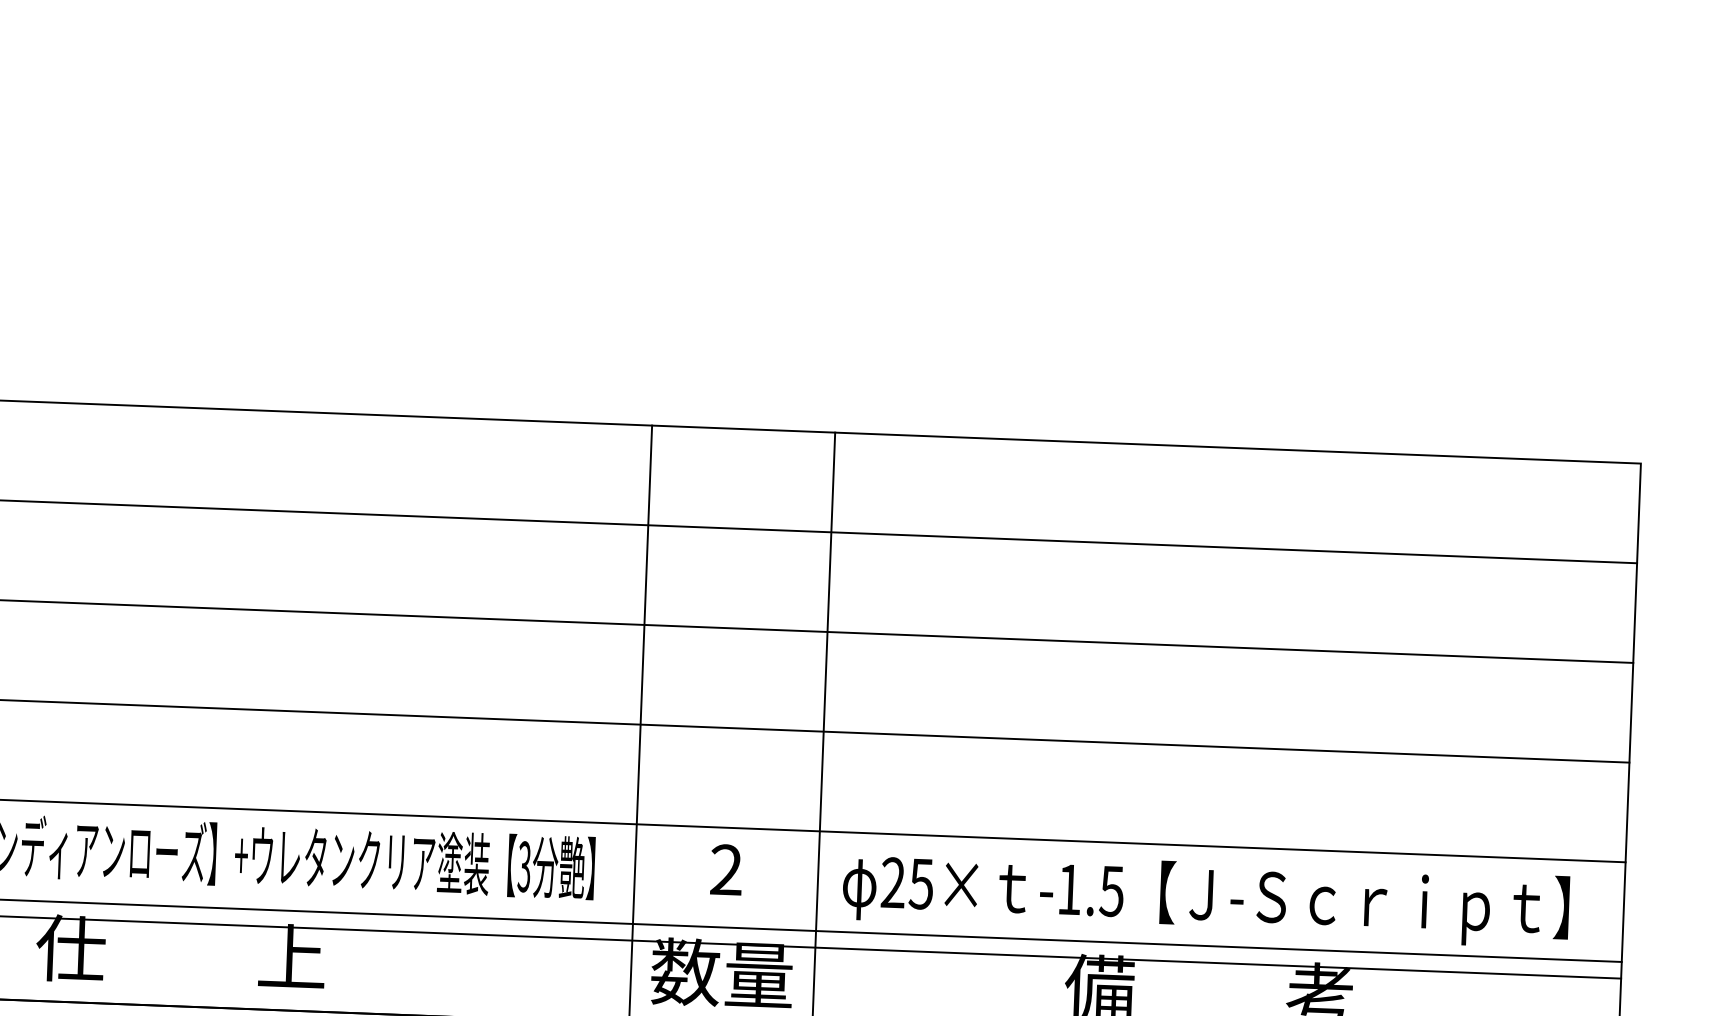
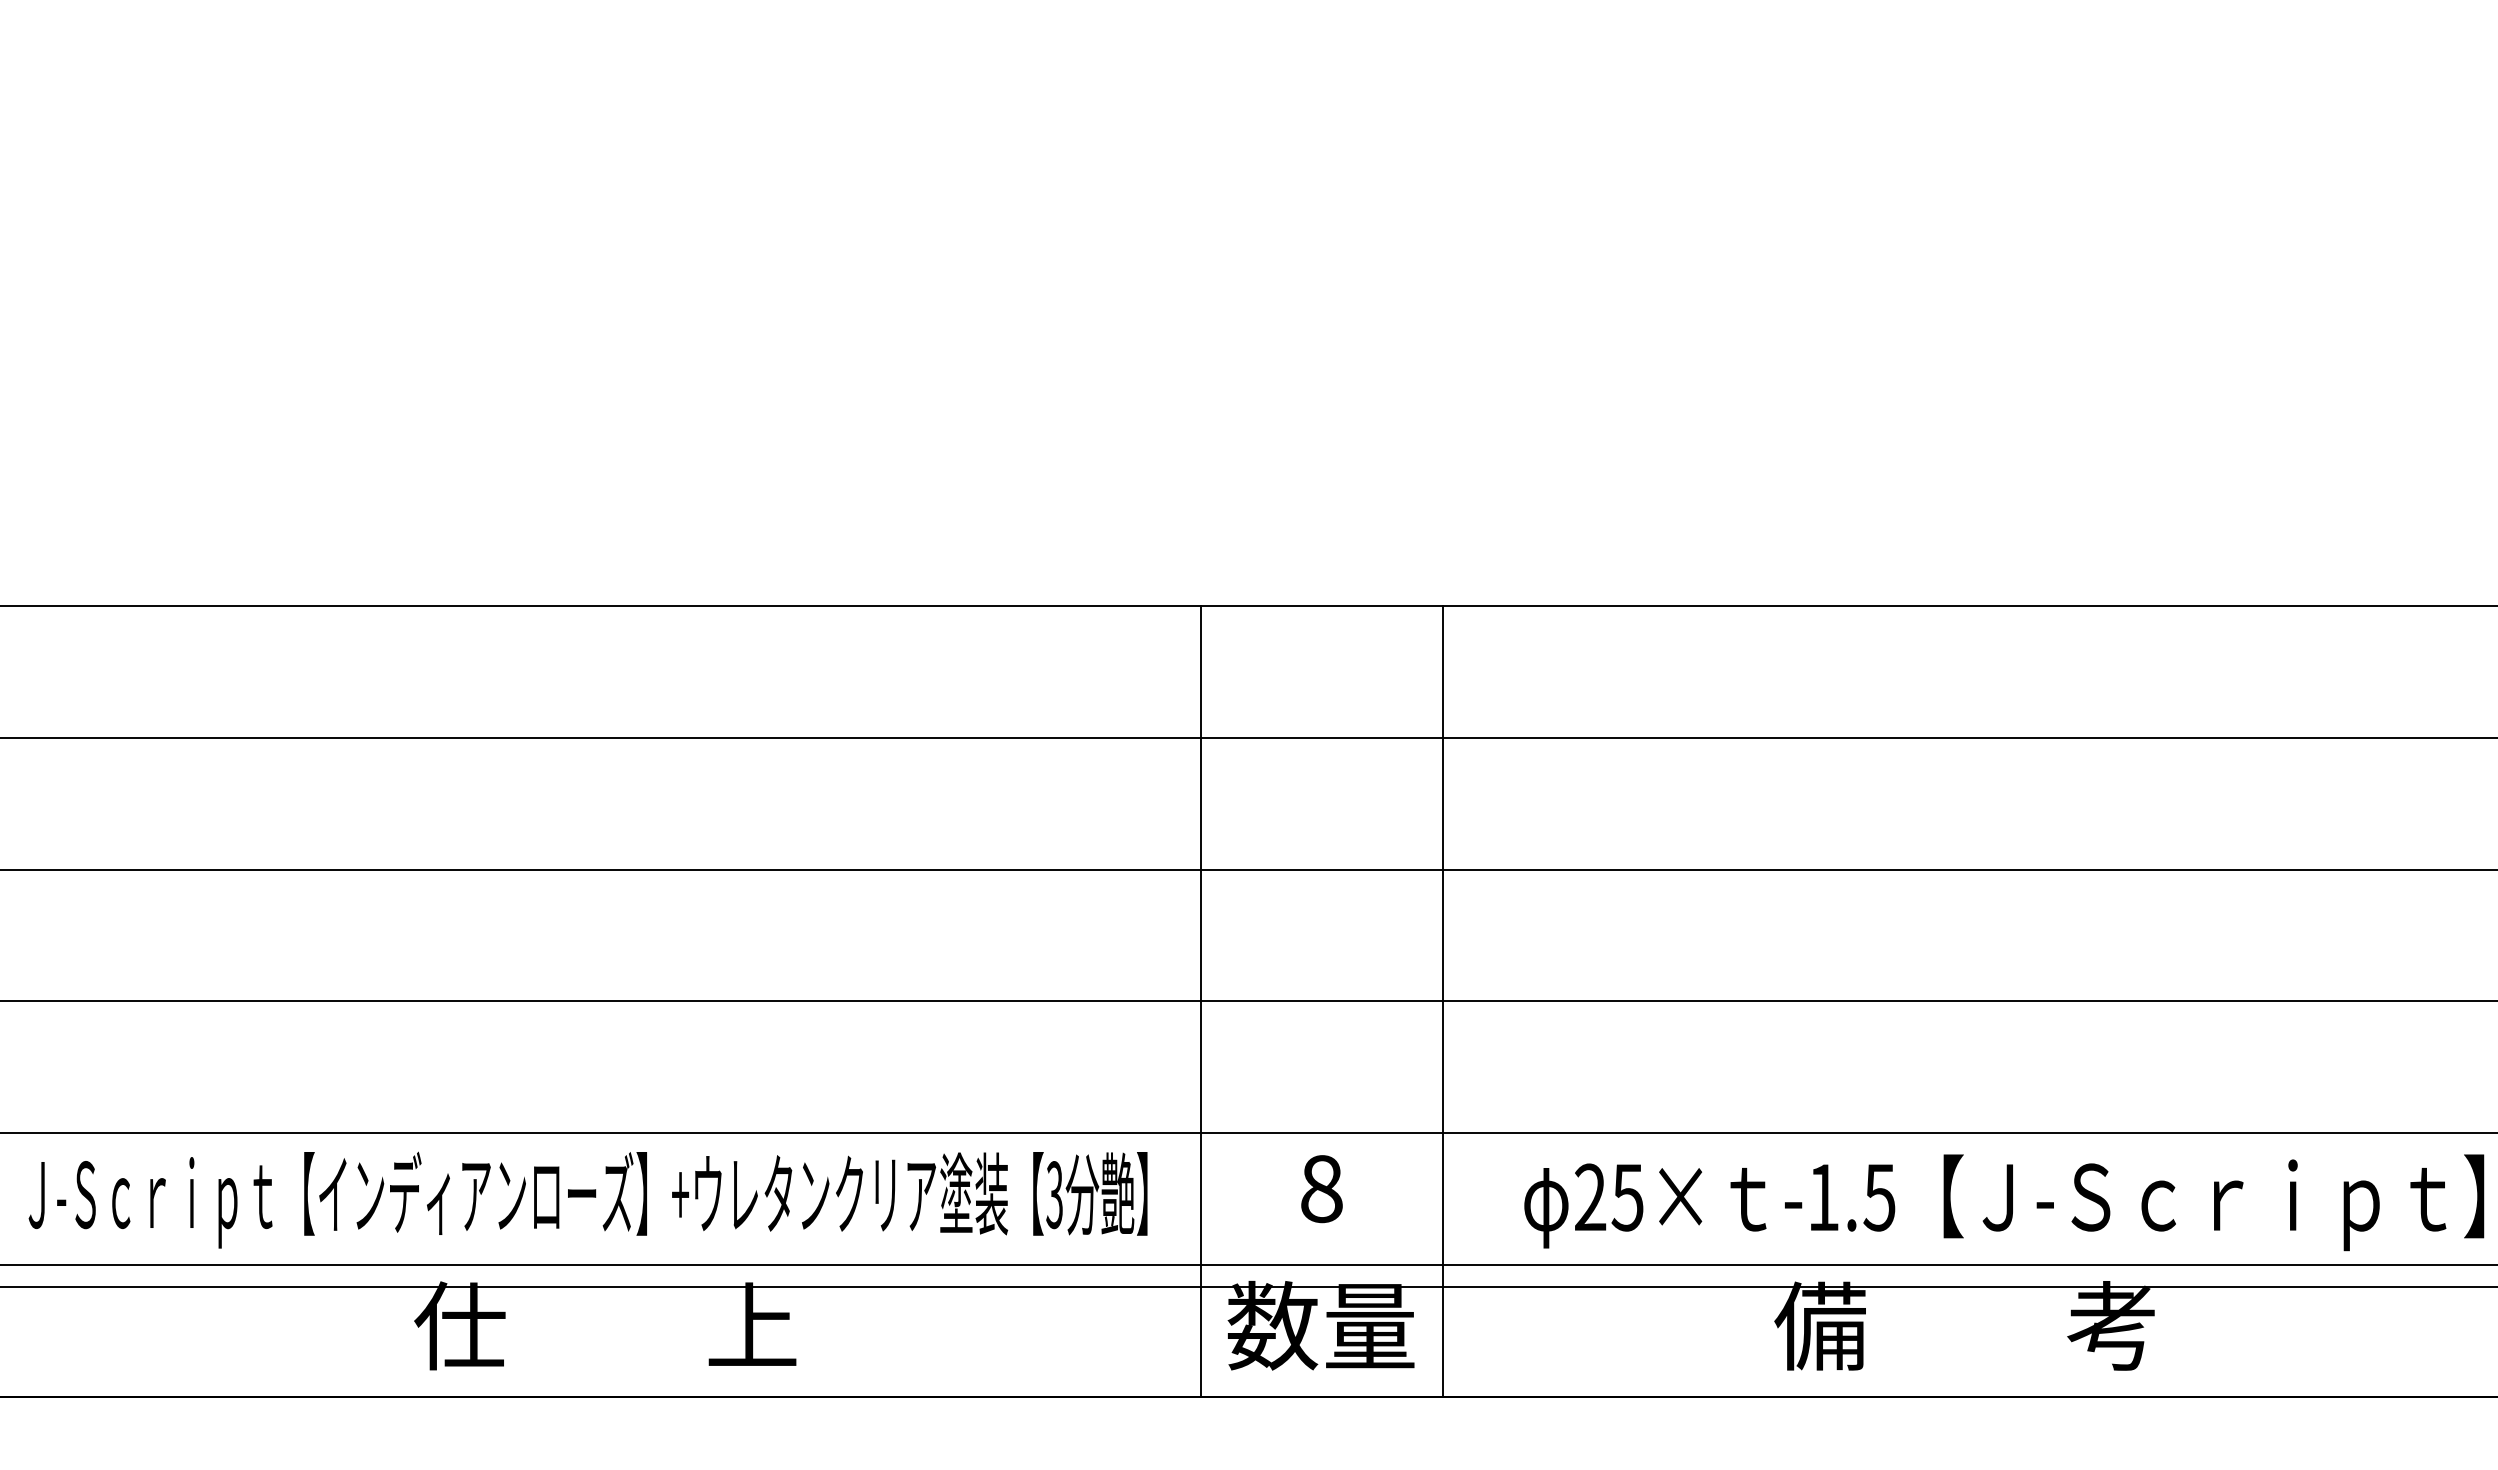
text: (726, 870) -> (1321, 1189), 2 -> 8
text: (1206, 898) -> (2004, 1202), moved

